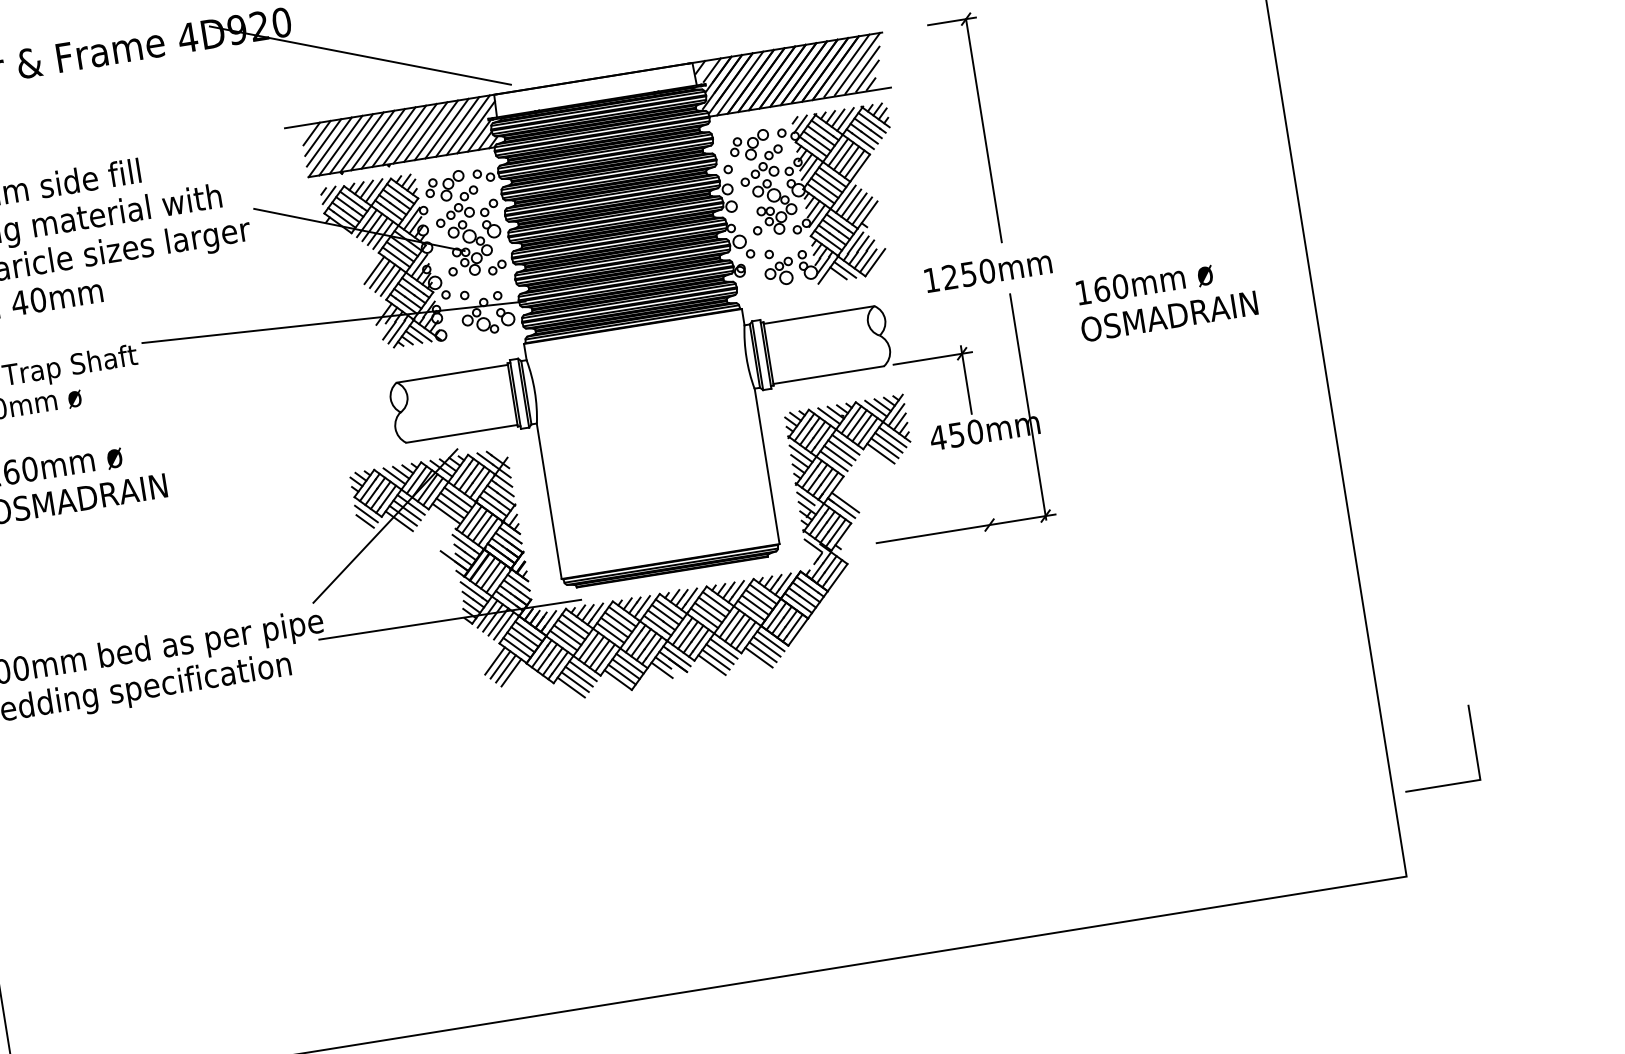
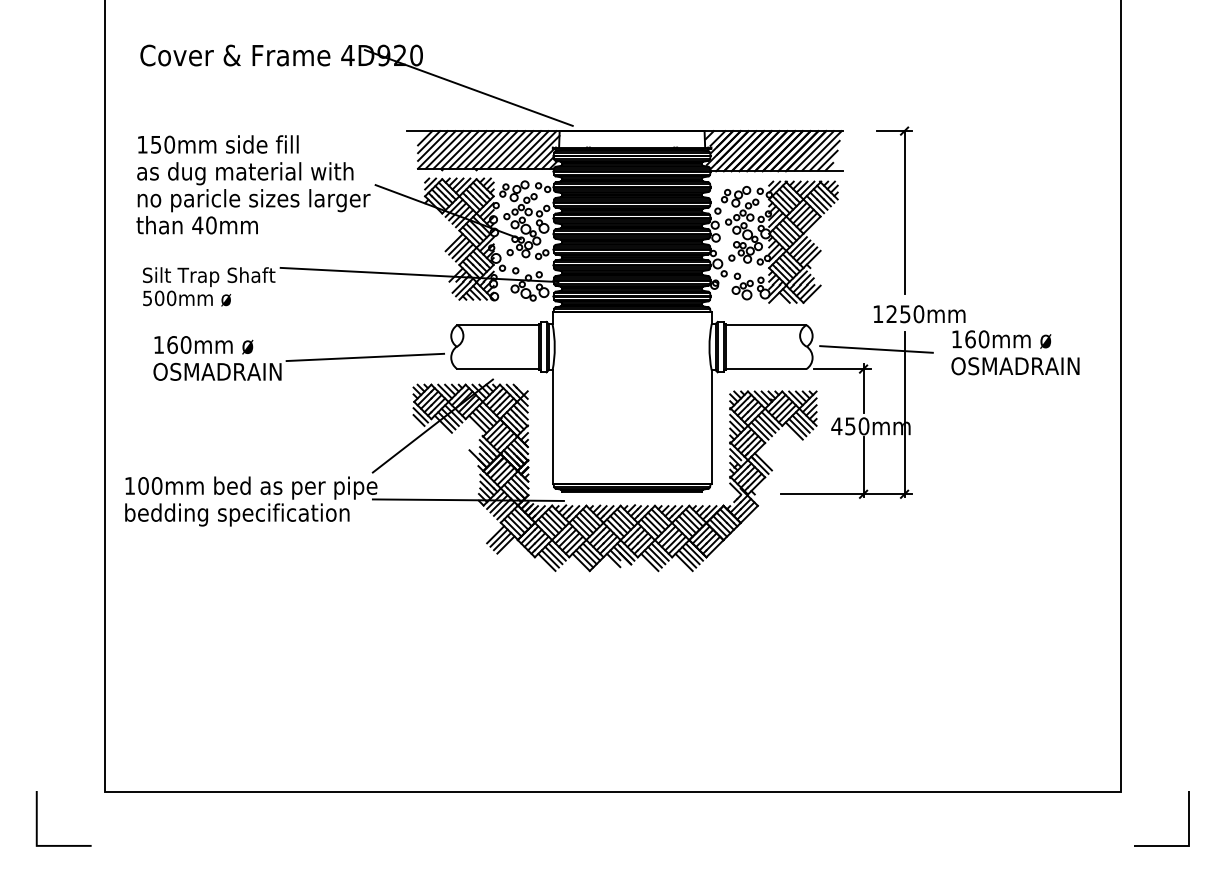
text: (988, 271) -> (919, 314), moved
line: (975, 324) -> (876, 349), added
line: (278, 447) -> (365, 357), added
line: (983, 487) -> (863, 466), added
line: (1473, 742) -> (1188, 818), moved

